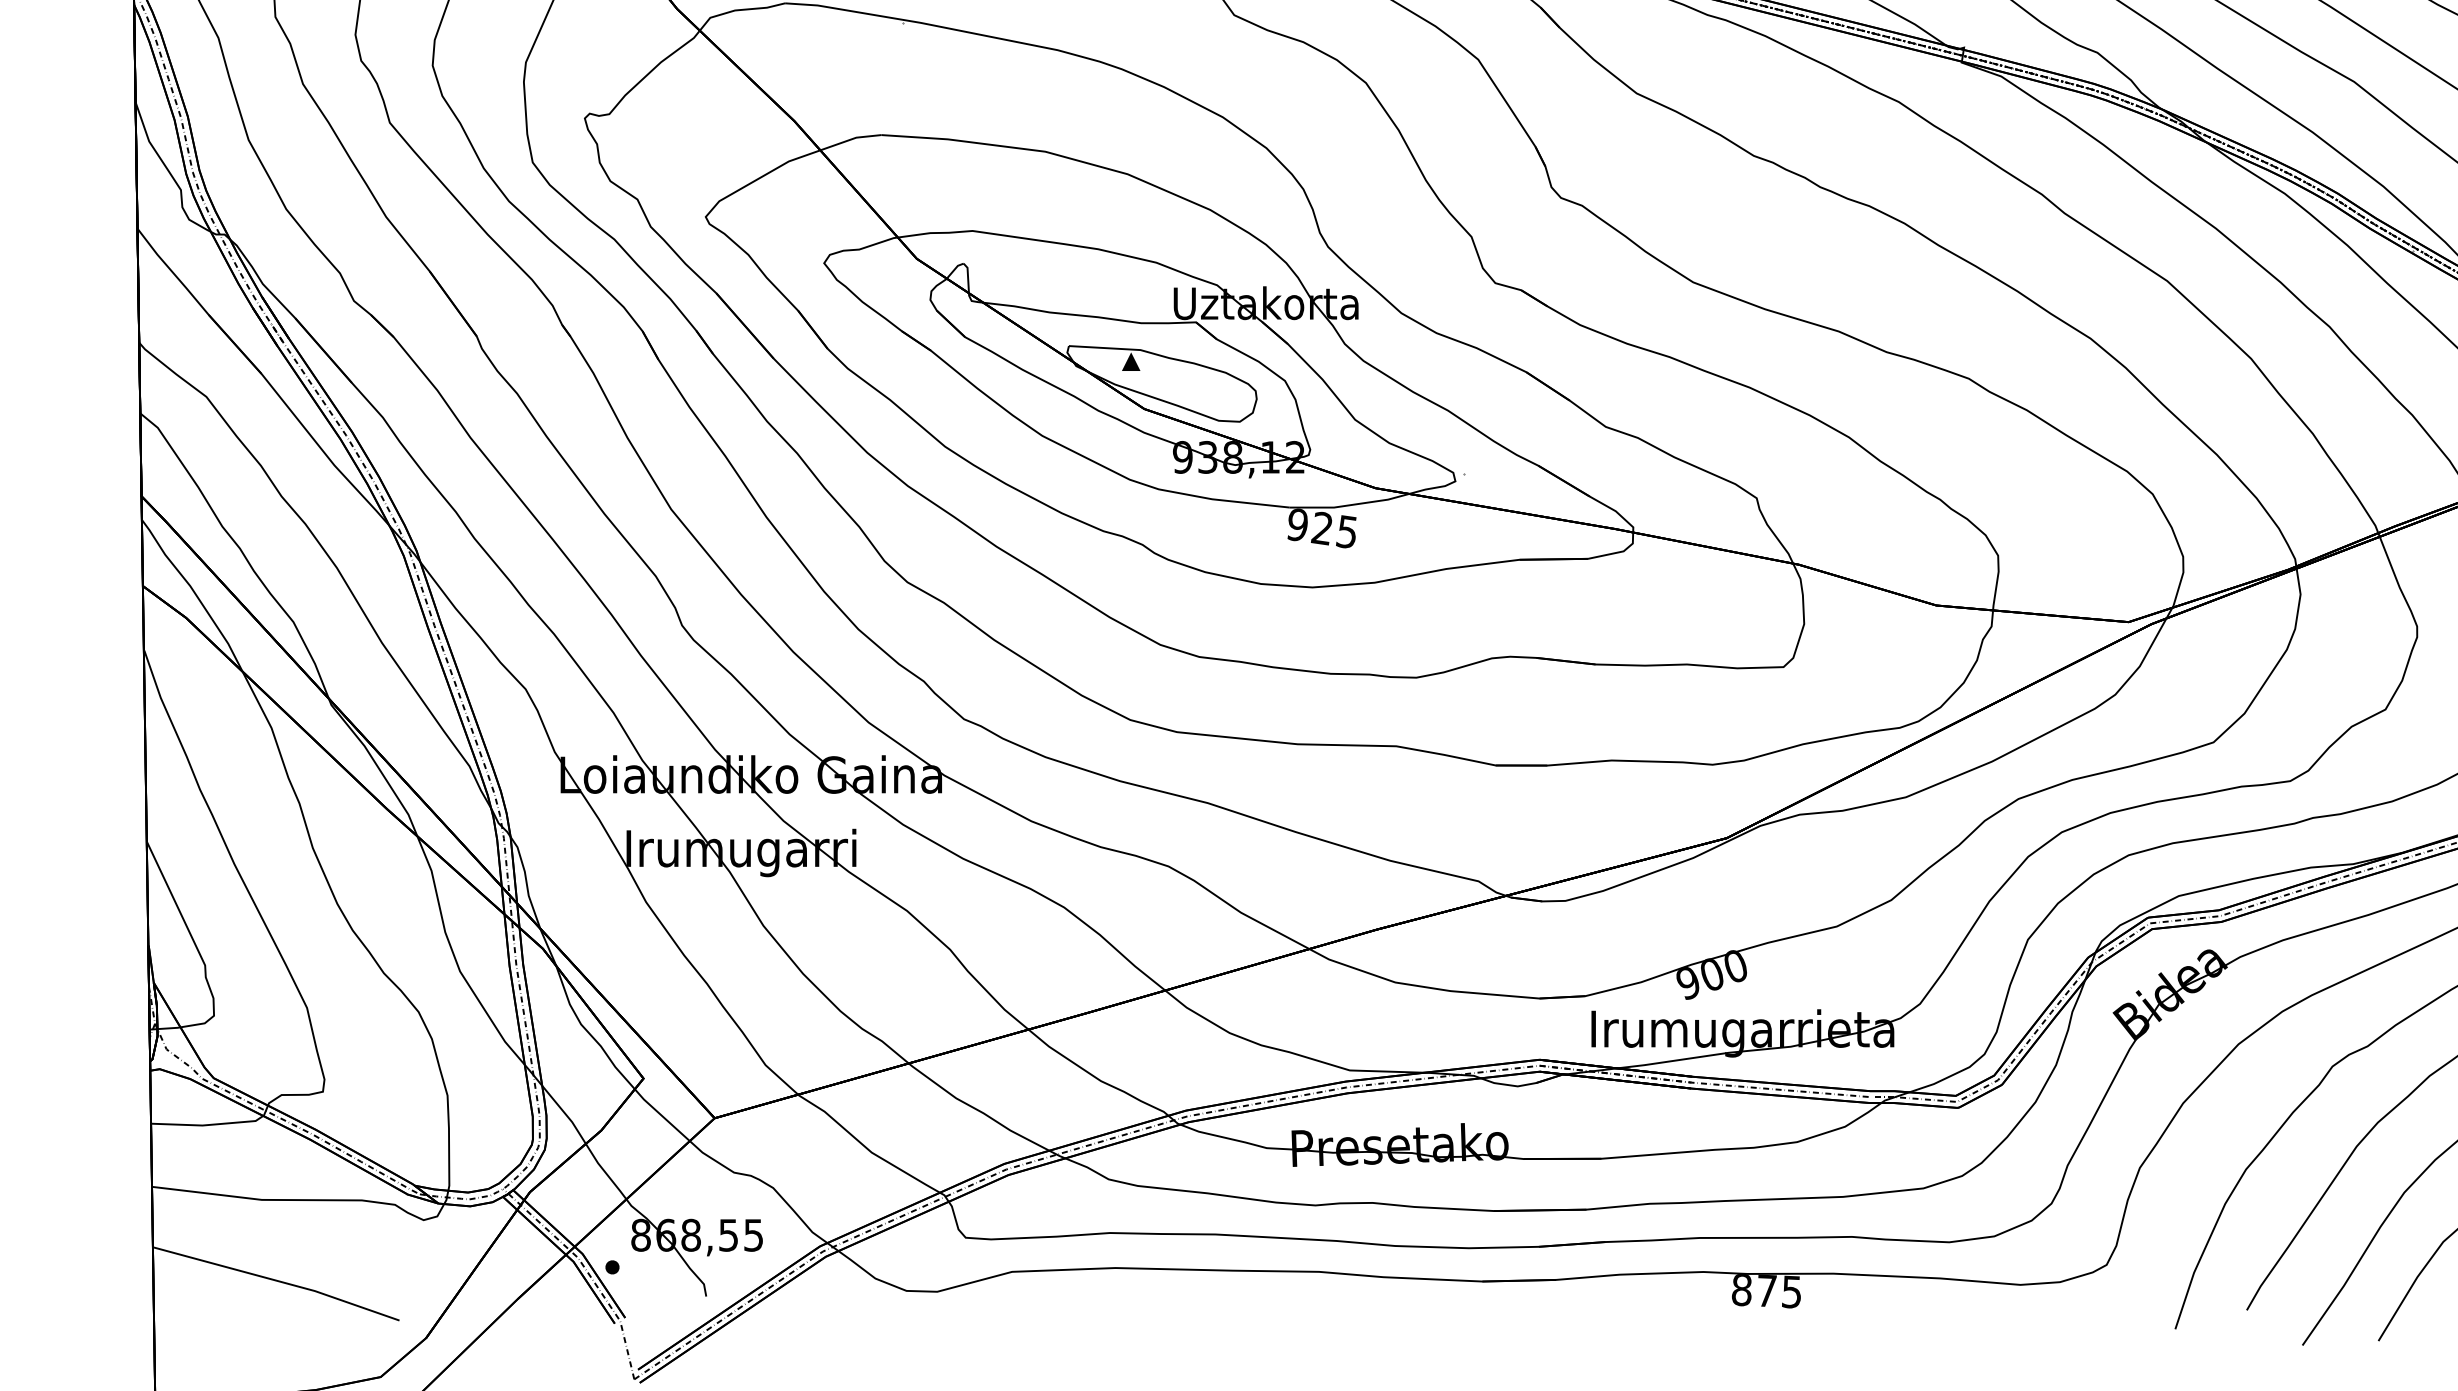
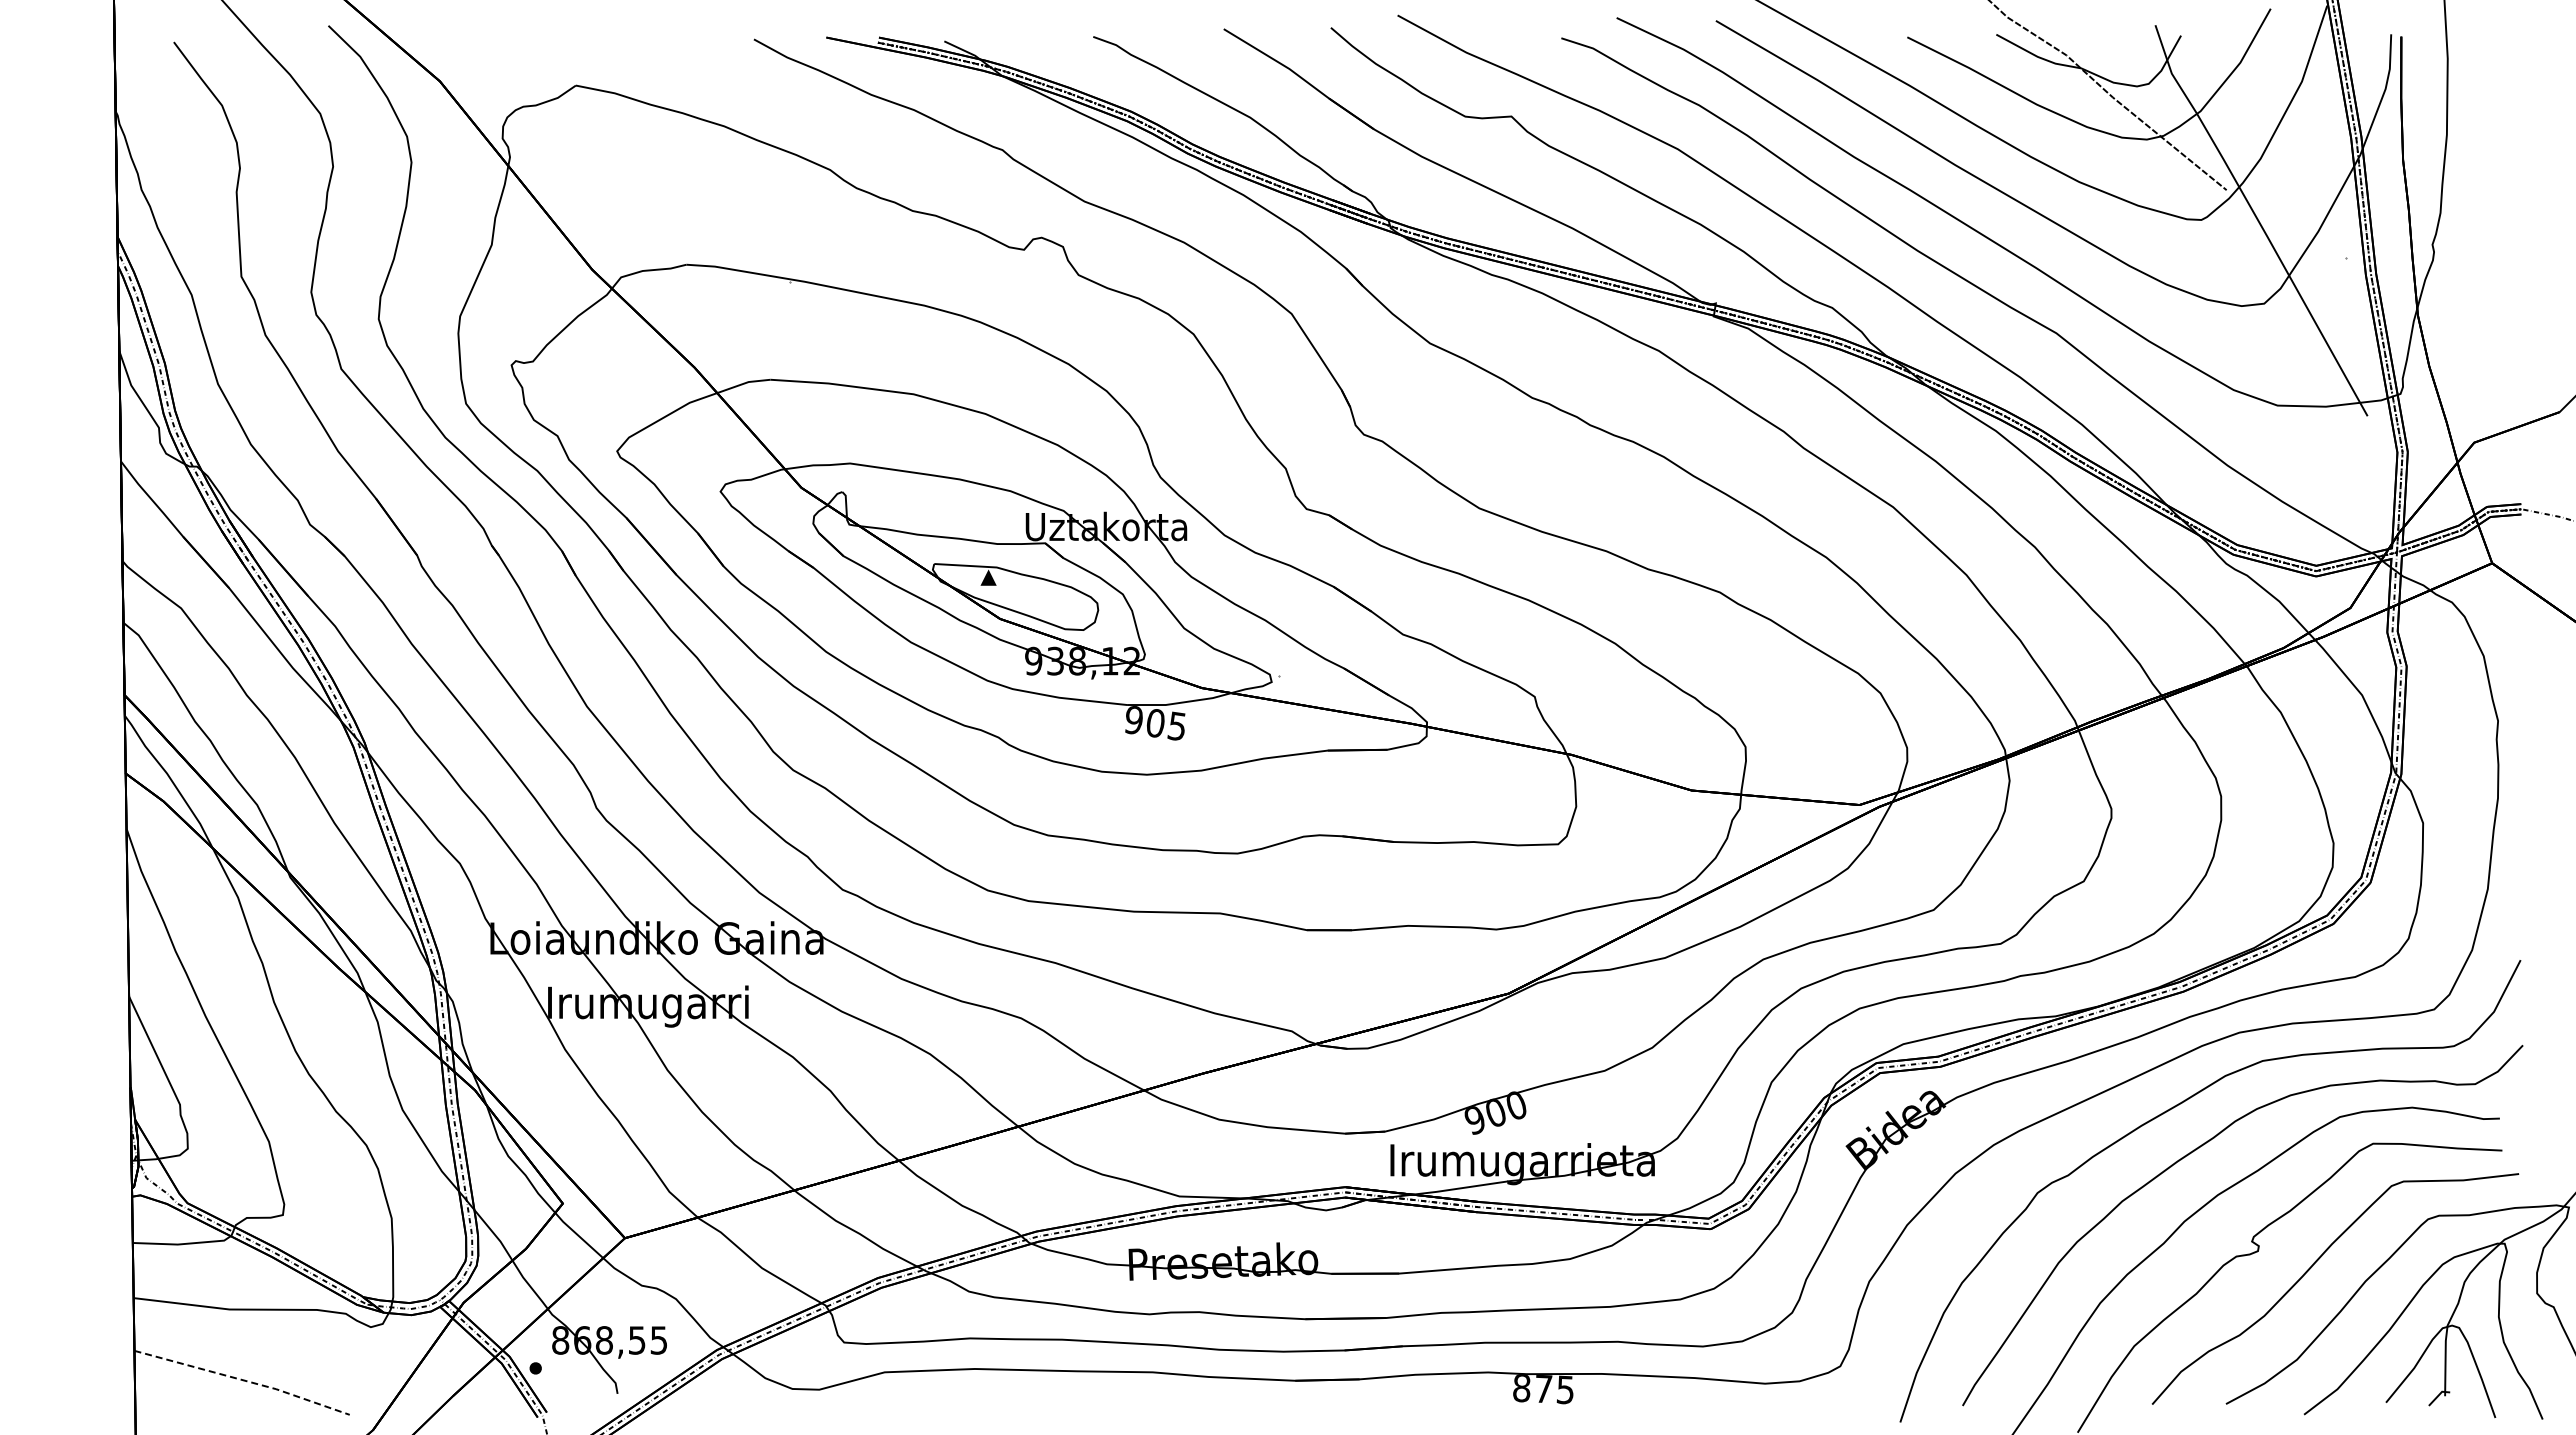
text: (1321, 527) -> (1154, 722), 925 -> 905
line: (278, 1281) -> (244, 1380), solid -> dashed

